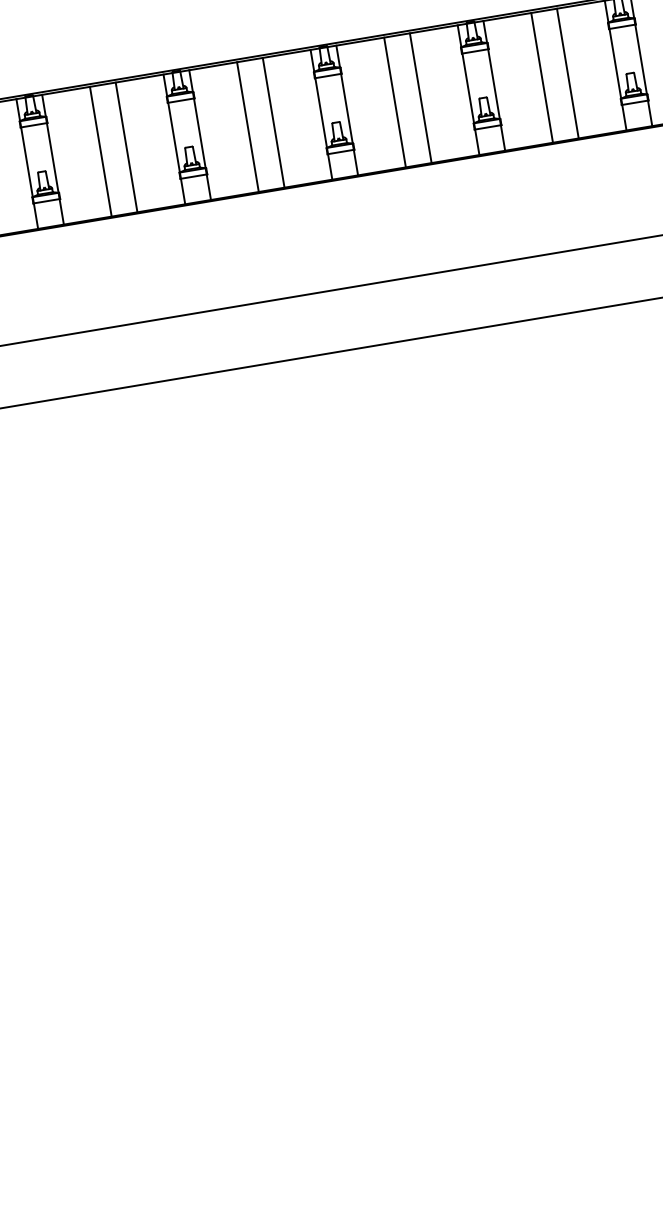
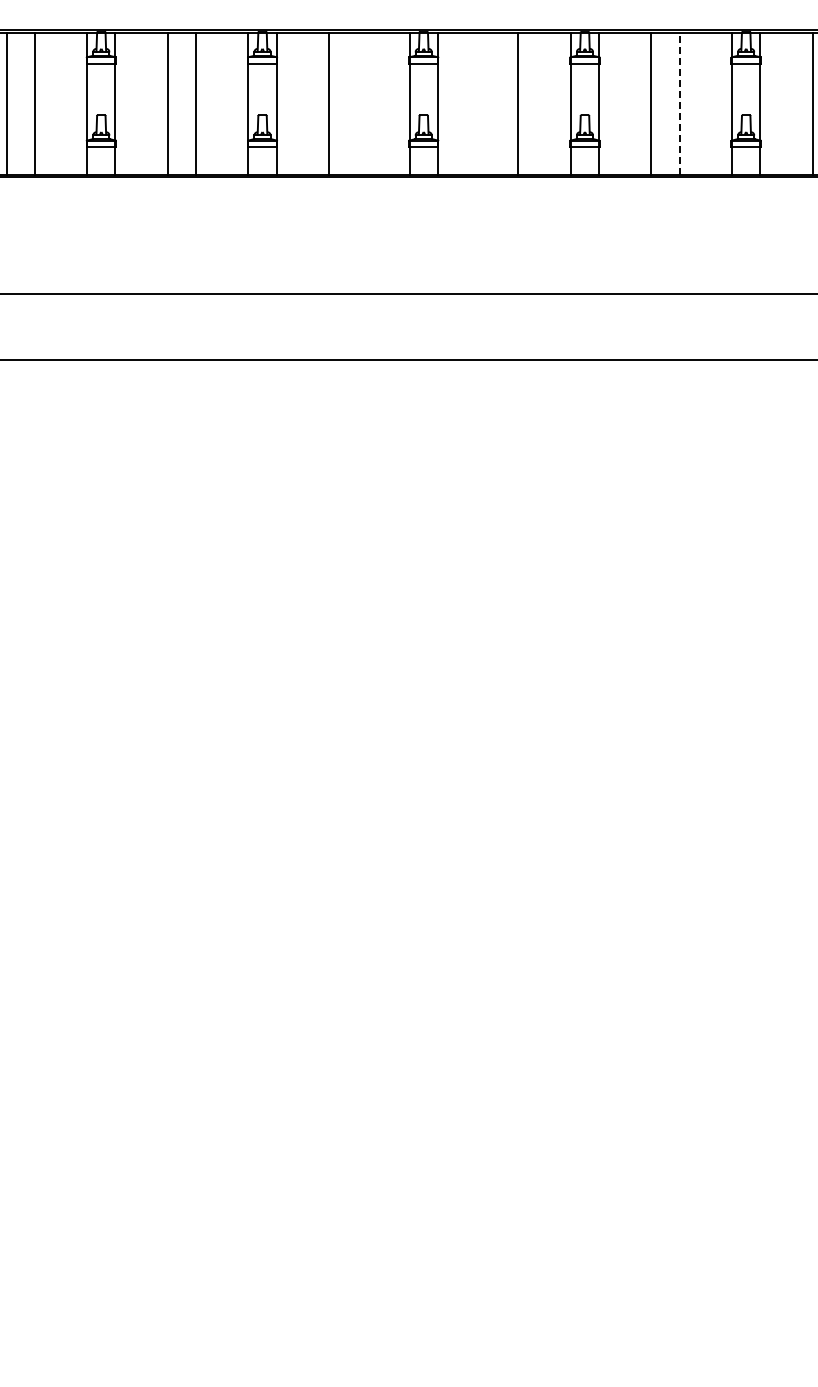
line: (420, 97) -> (679, 103), solid -> dashed
line: (248, 127) -> (490, 104), removed
line: (126, 147) -> (357, 104), removed

